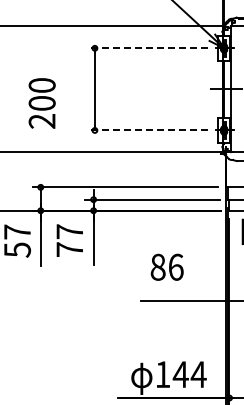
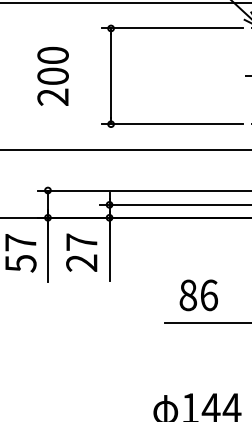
line: (146, 48) -> (171, 28), dashed -> solid
text: (41, 103) -> (52, 76), moved
line: (146, 130) -> (171, 124), dashed -> solid
text: (69, 249) -> (81, 262), 77 -> 27
text: (166, 266) -> (197, 294), moved

